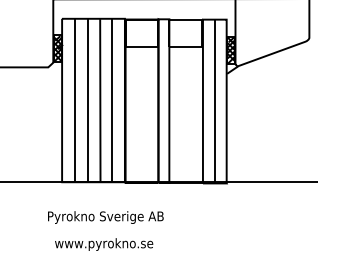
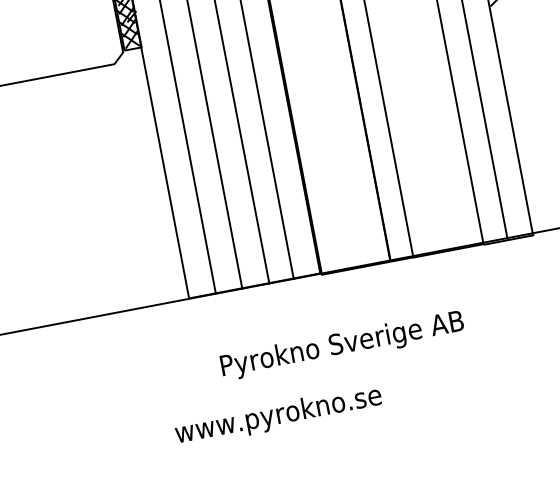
text: (105, 217) -> (341, 345), moved
text: (104, 244) -> (279, 415), moved

